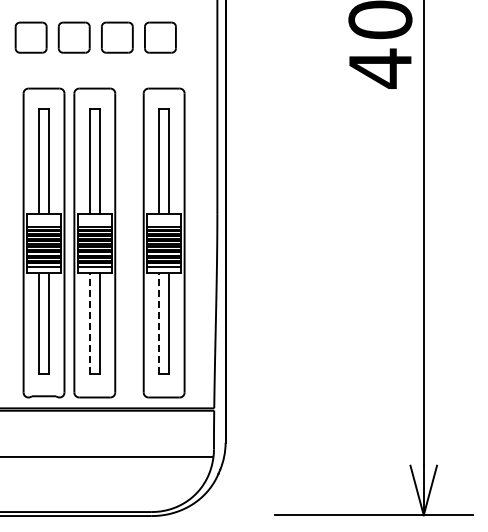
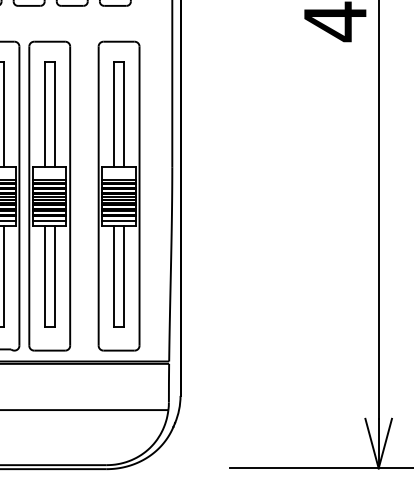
line: (89, 323) -> (44, 276), dashed -> solid
line: (159, 323) -> (114, 276), dashed -> solid

